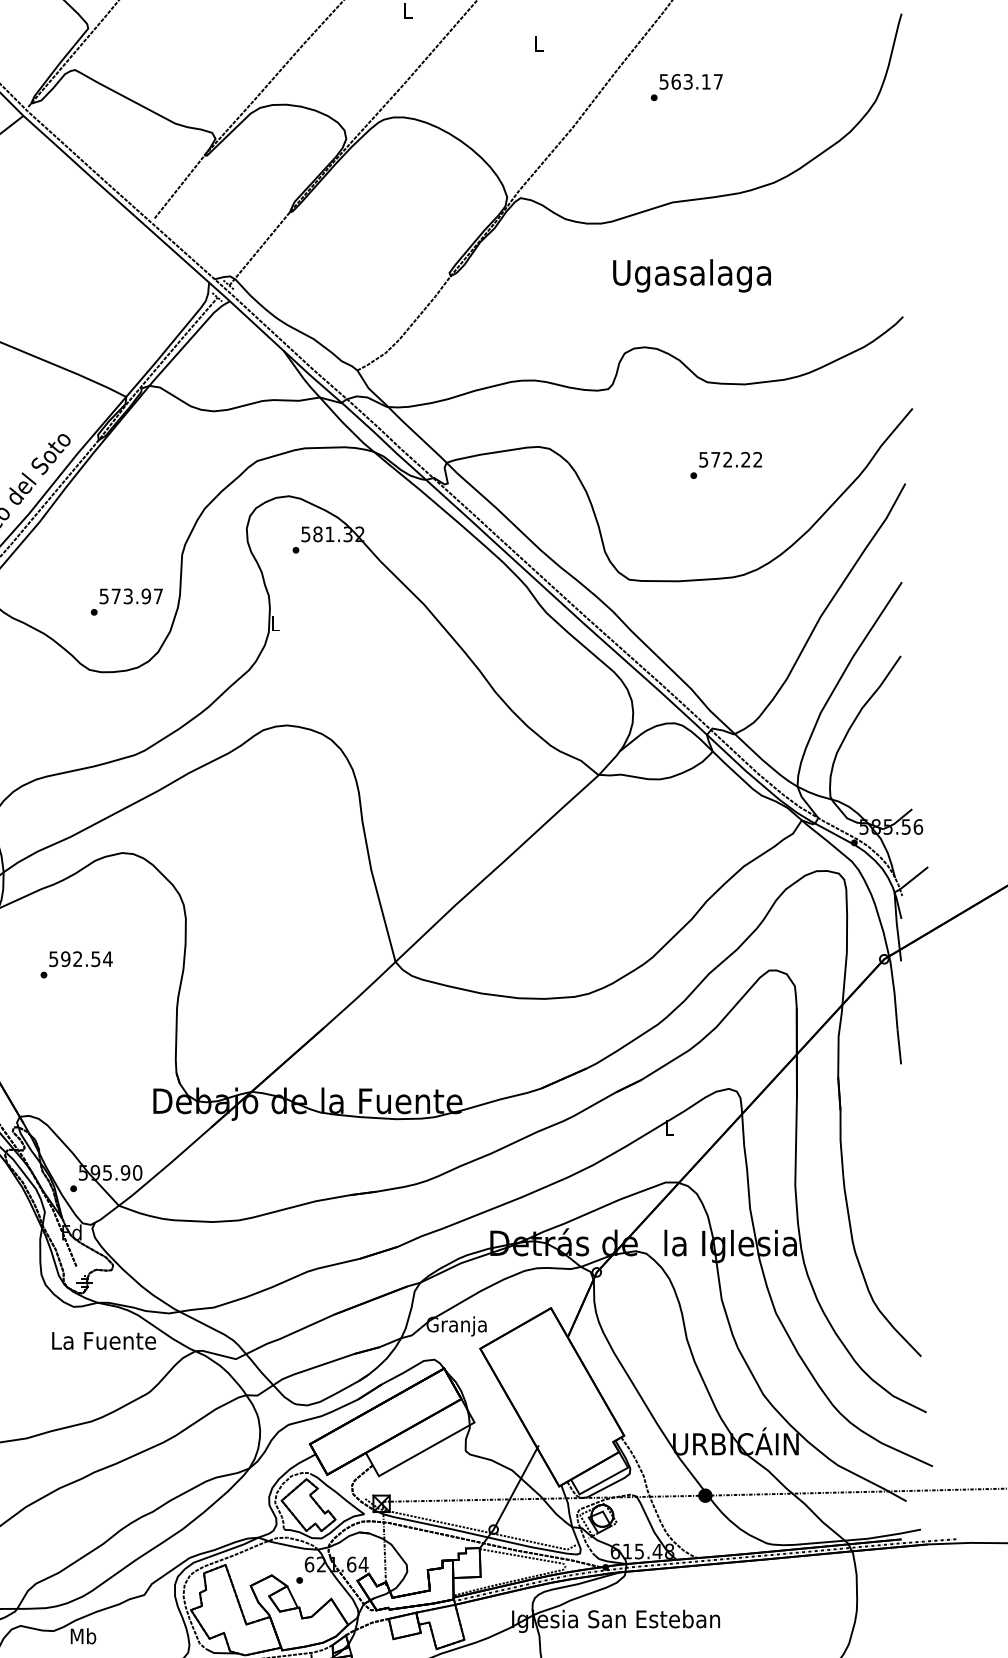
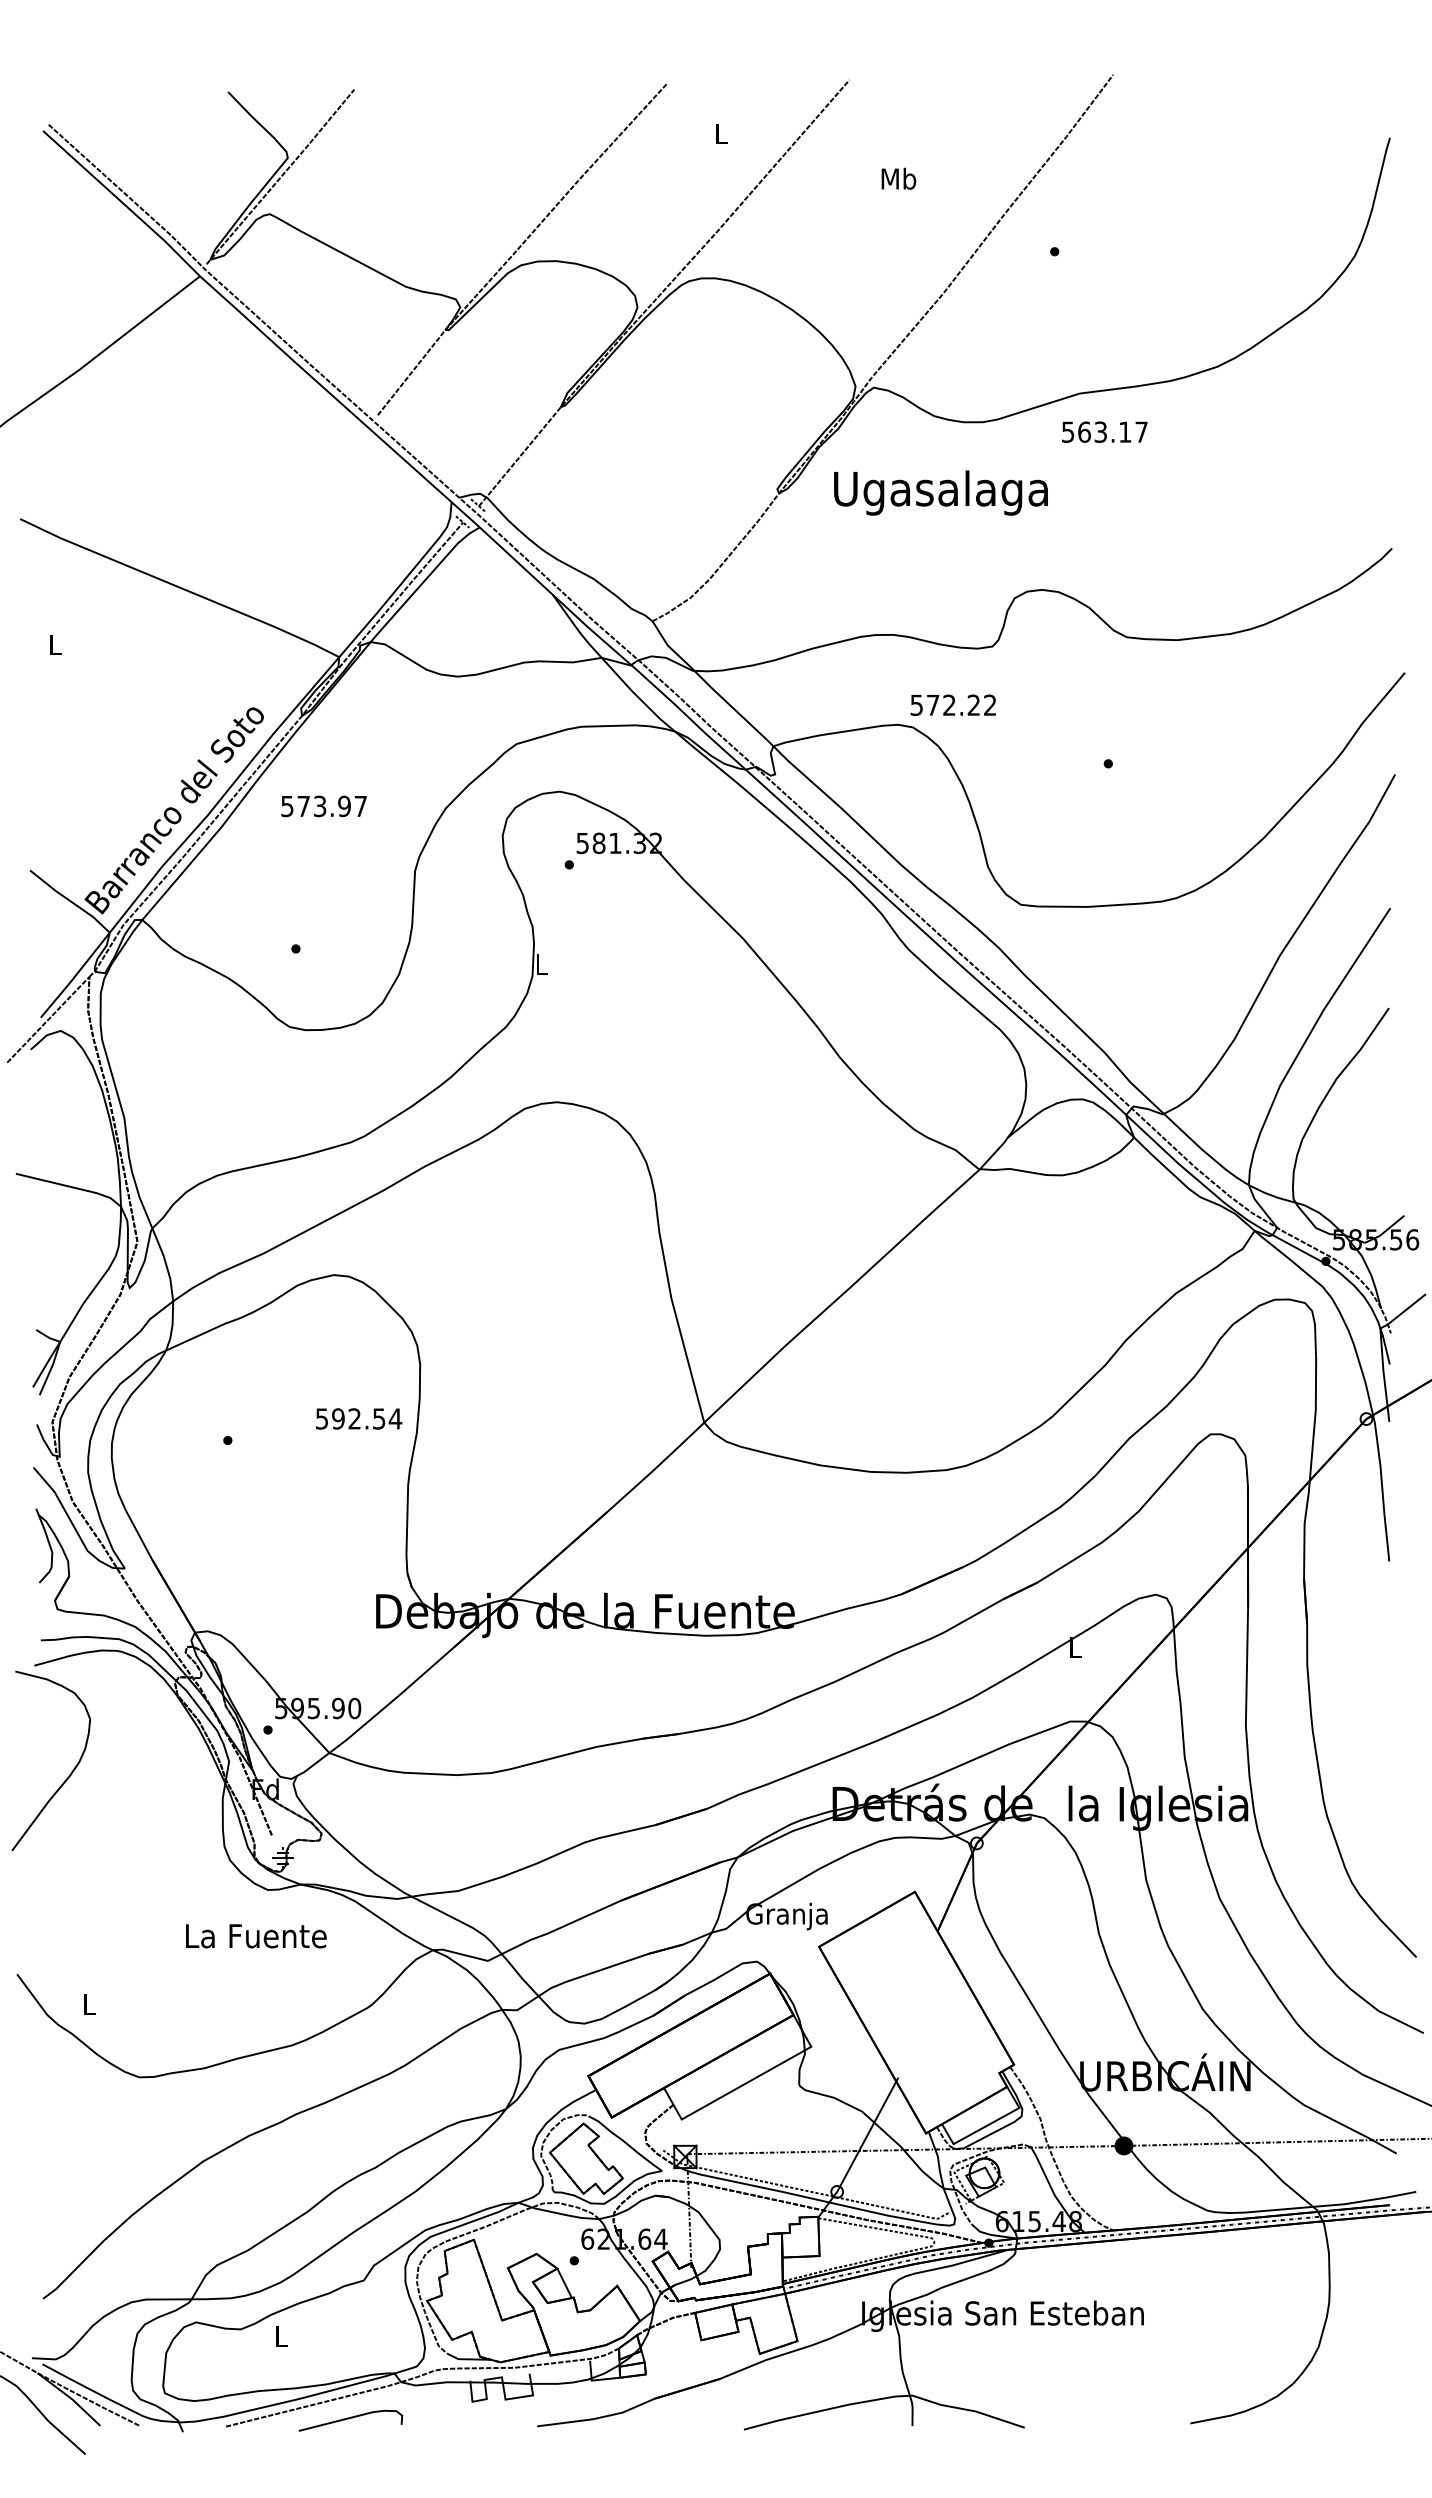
text: (538, 43) -> (898, 178), L -> Mb
text: (690, 81) -> (1104, 431), moved
text: (691, 275) -> (940, 492), moved
text: (730, 459) -> (952, 704), moved
text: (130, 596) -> (323, 806), moved
text: (81, 958) -> (359, 1418), moved
text: (104, 1341) -> (256, 1936), moved
text: (83, 1636) -> (281, 2336), Mb -> L

